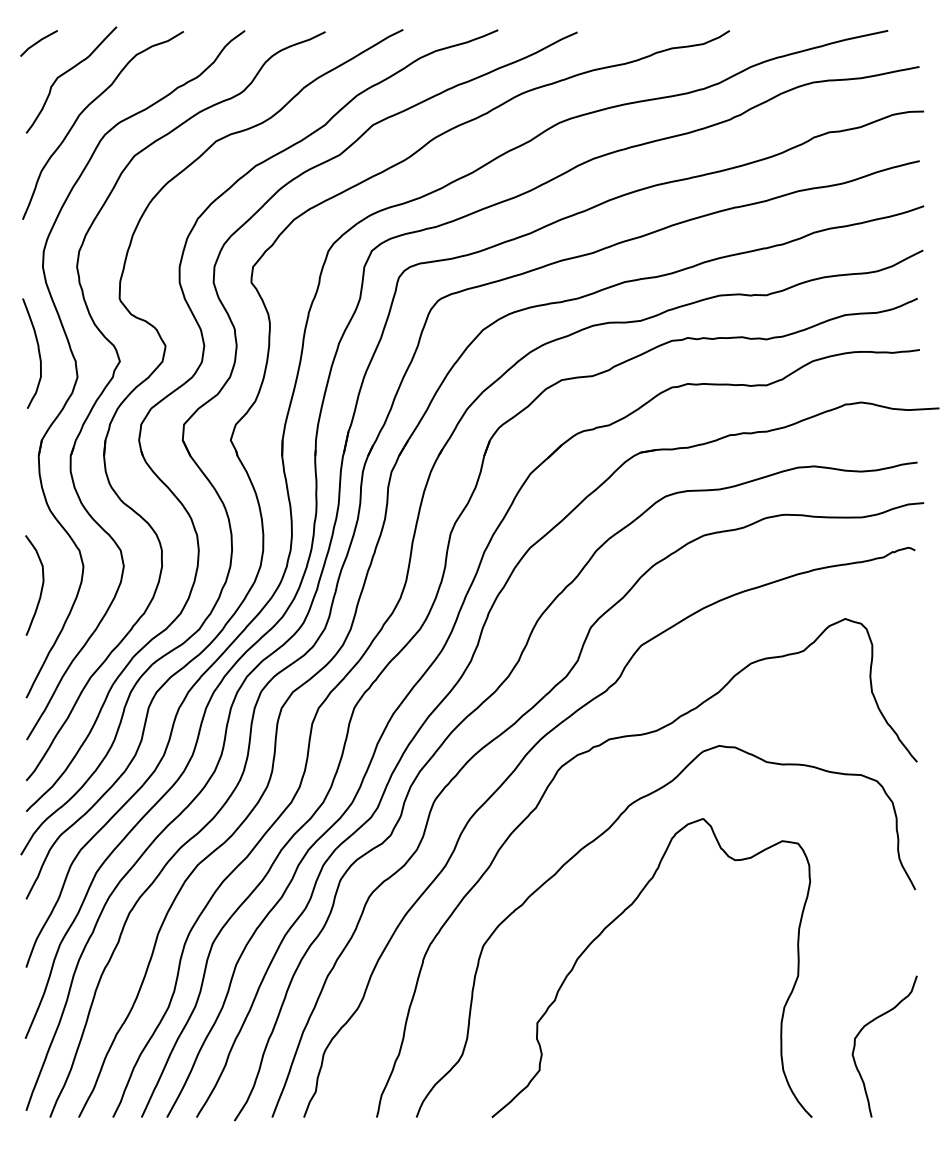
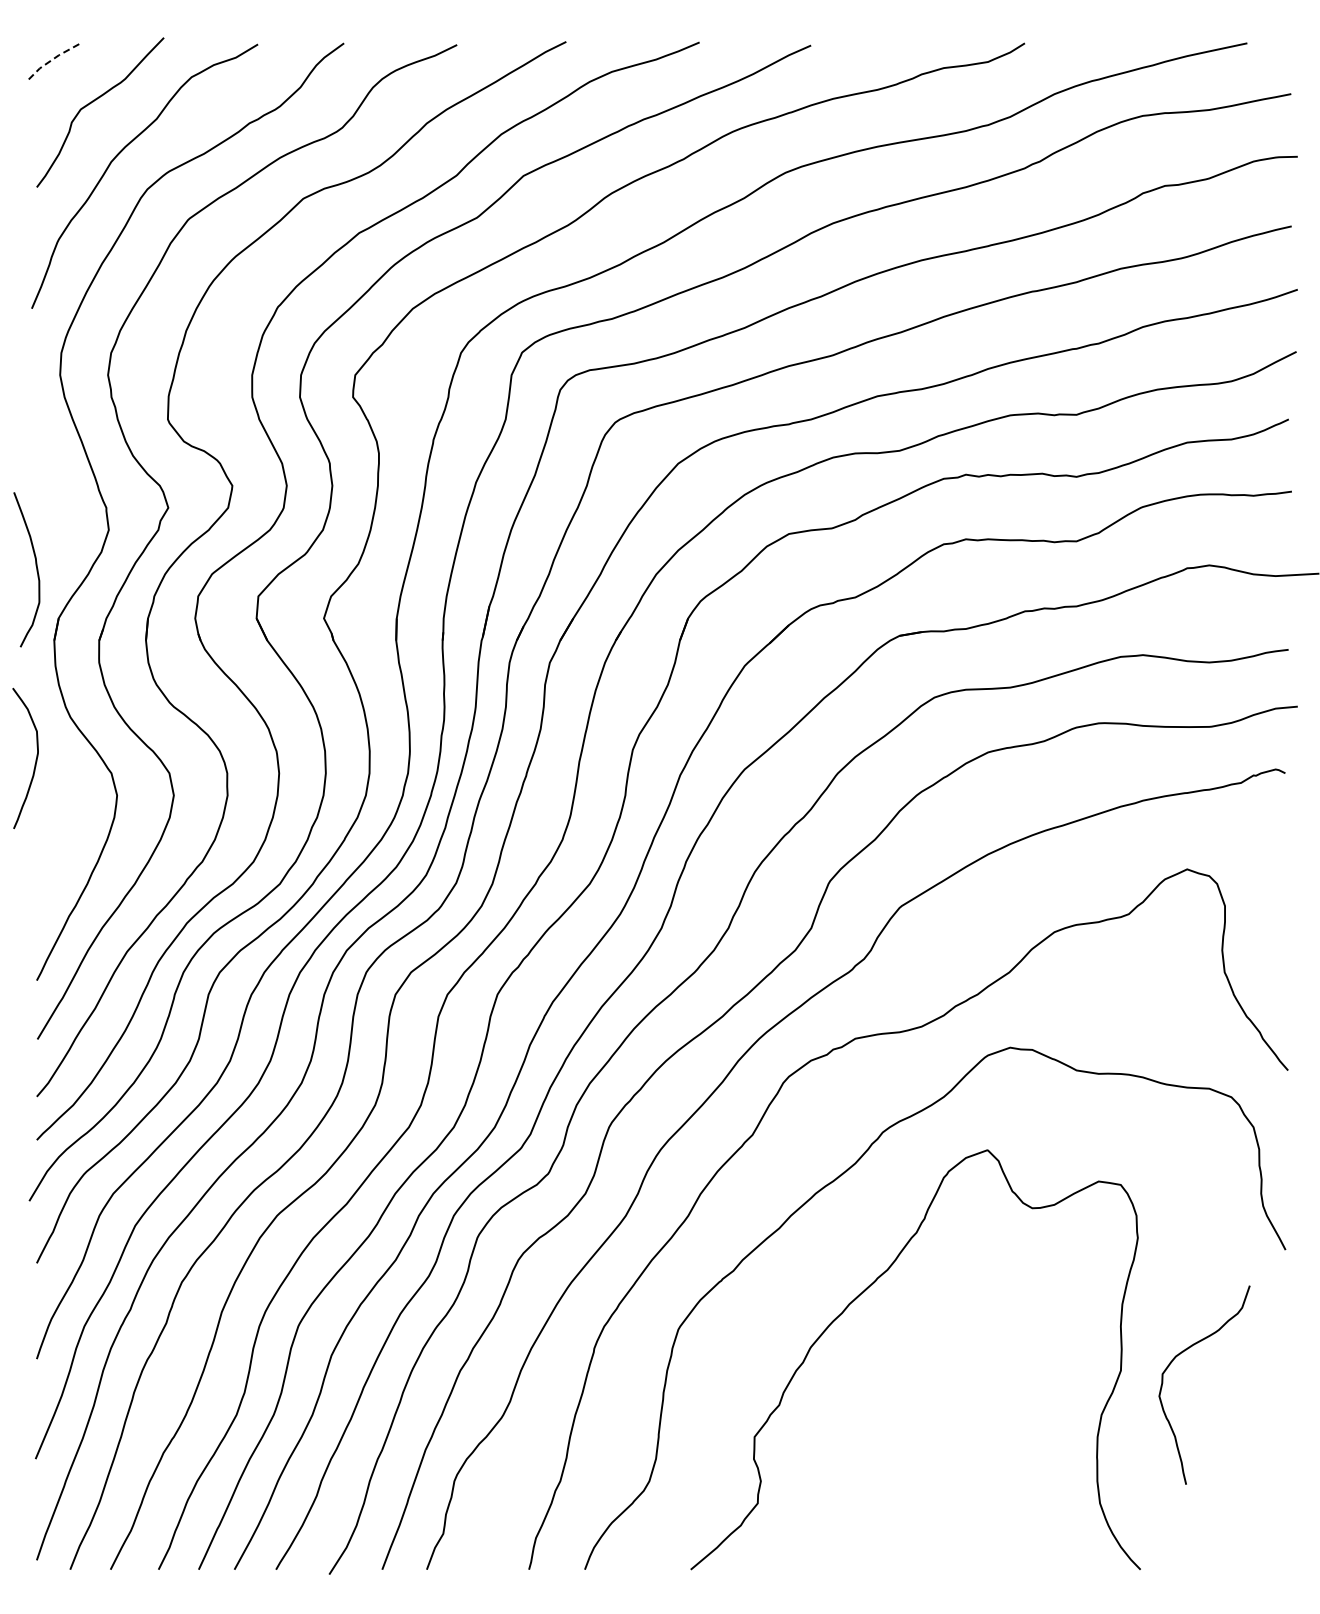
line: (38, 42) -> (53, 59), solid -> dashed
curve: (38, 351) -> (35, 566), moved
curve: (41, 586) -> (35, 759), moved
curve: (871, 1022) -> (1185, 1351), moved

